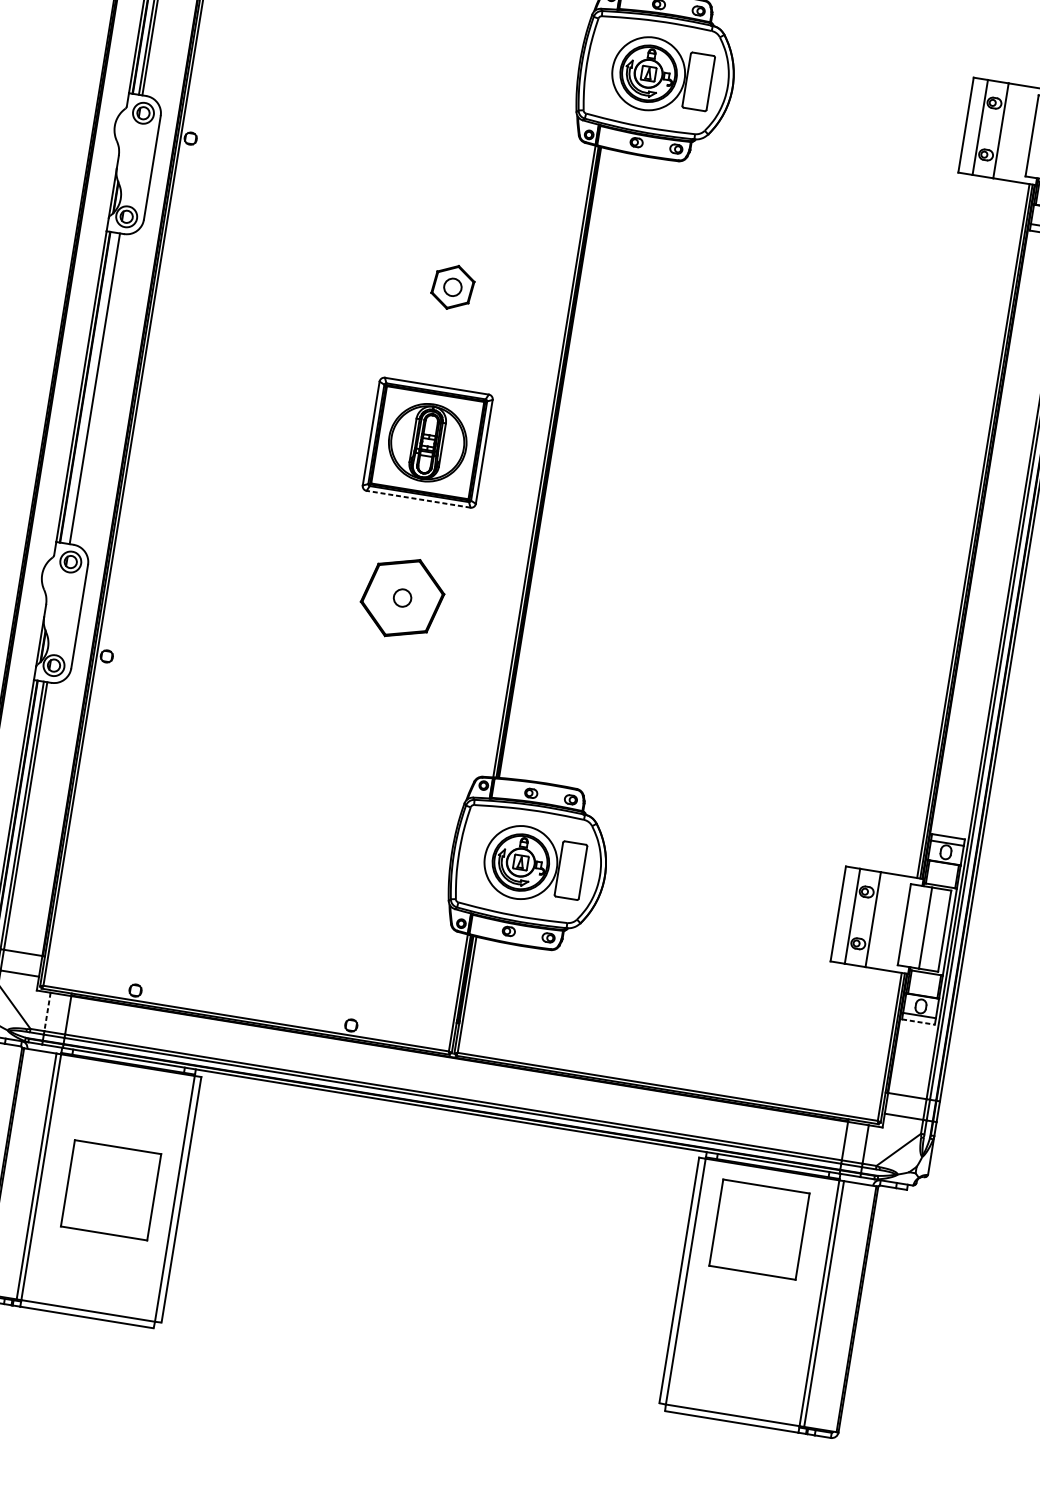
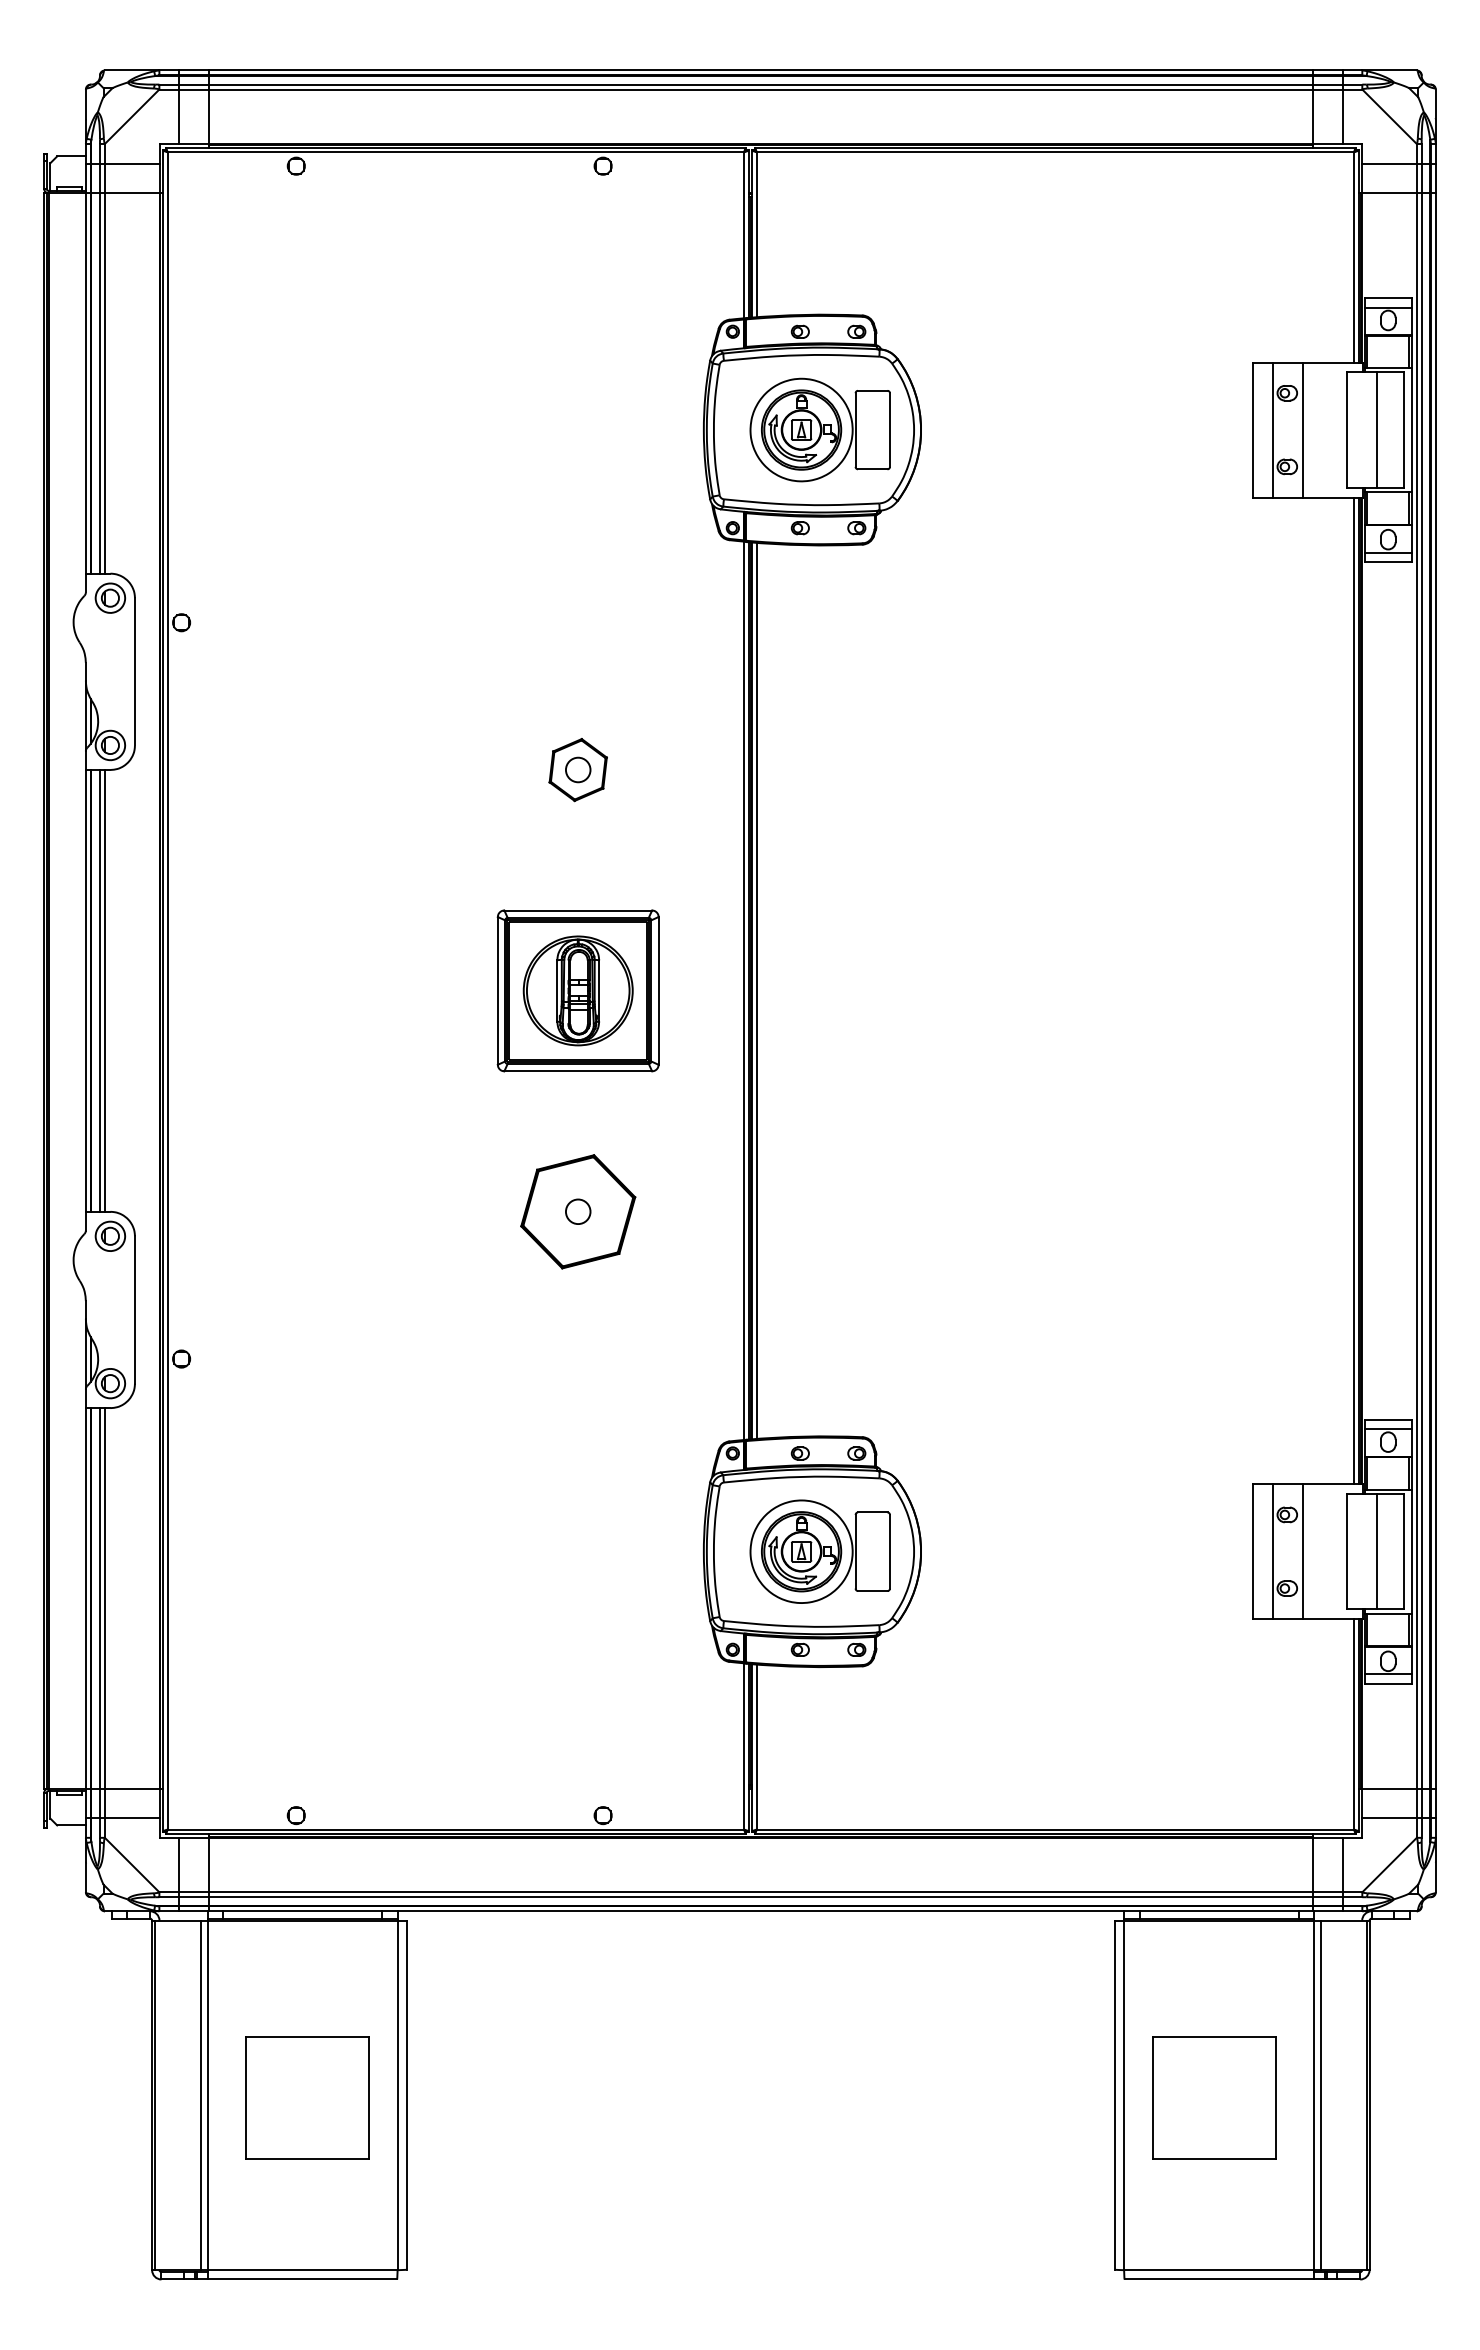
line: (91, 387) -> (99, 990), added
line: (553, 462) -> (756, 990), added
line: (418, 499) -> (578, 1071), dashed -> solid
line: (47, 1012) -> (179, 1865), dashed -> solid
line: (918, 1022) -> (1388, 1683), dashed -> solid
part: (759, 1229) -> (1214, 2097), moved

